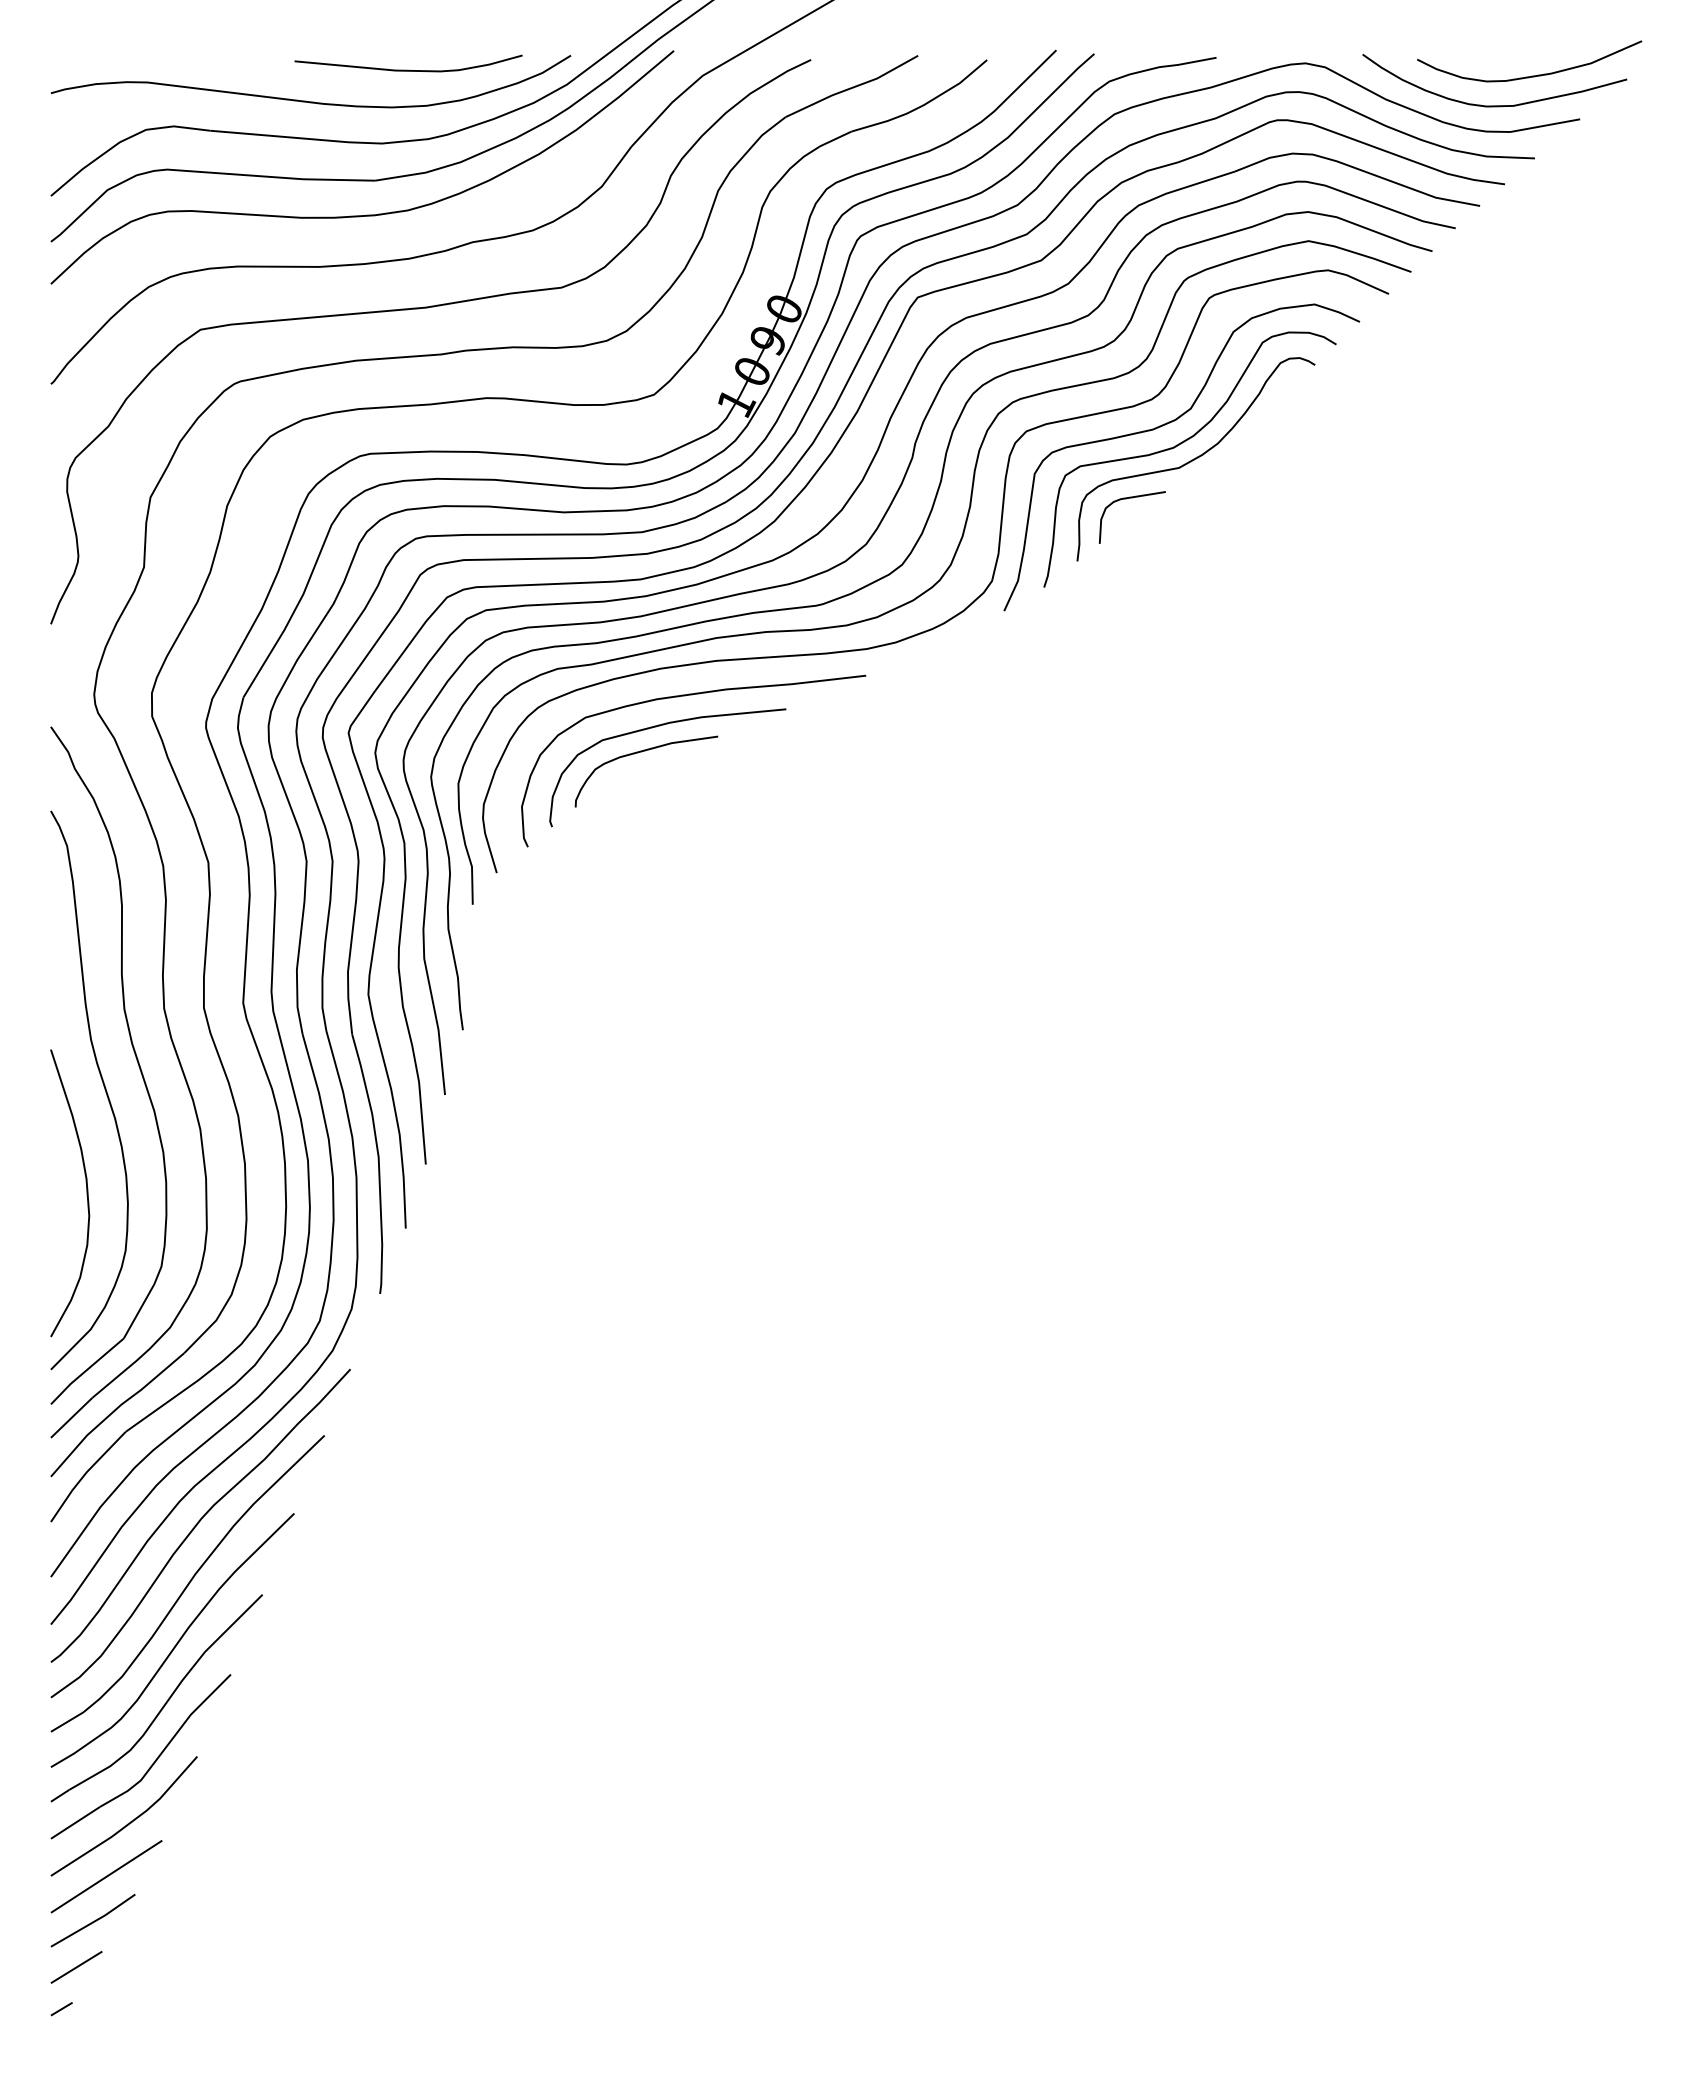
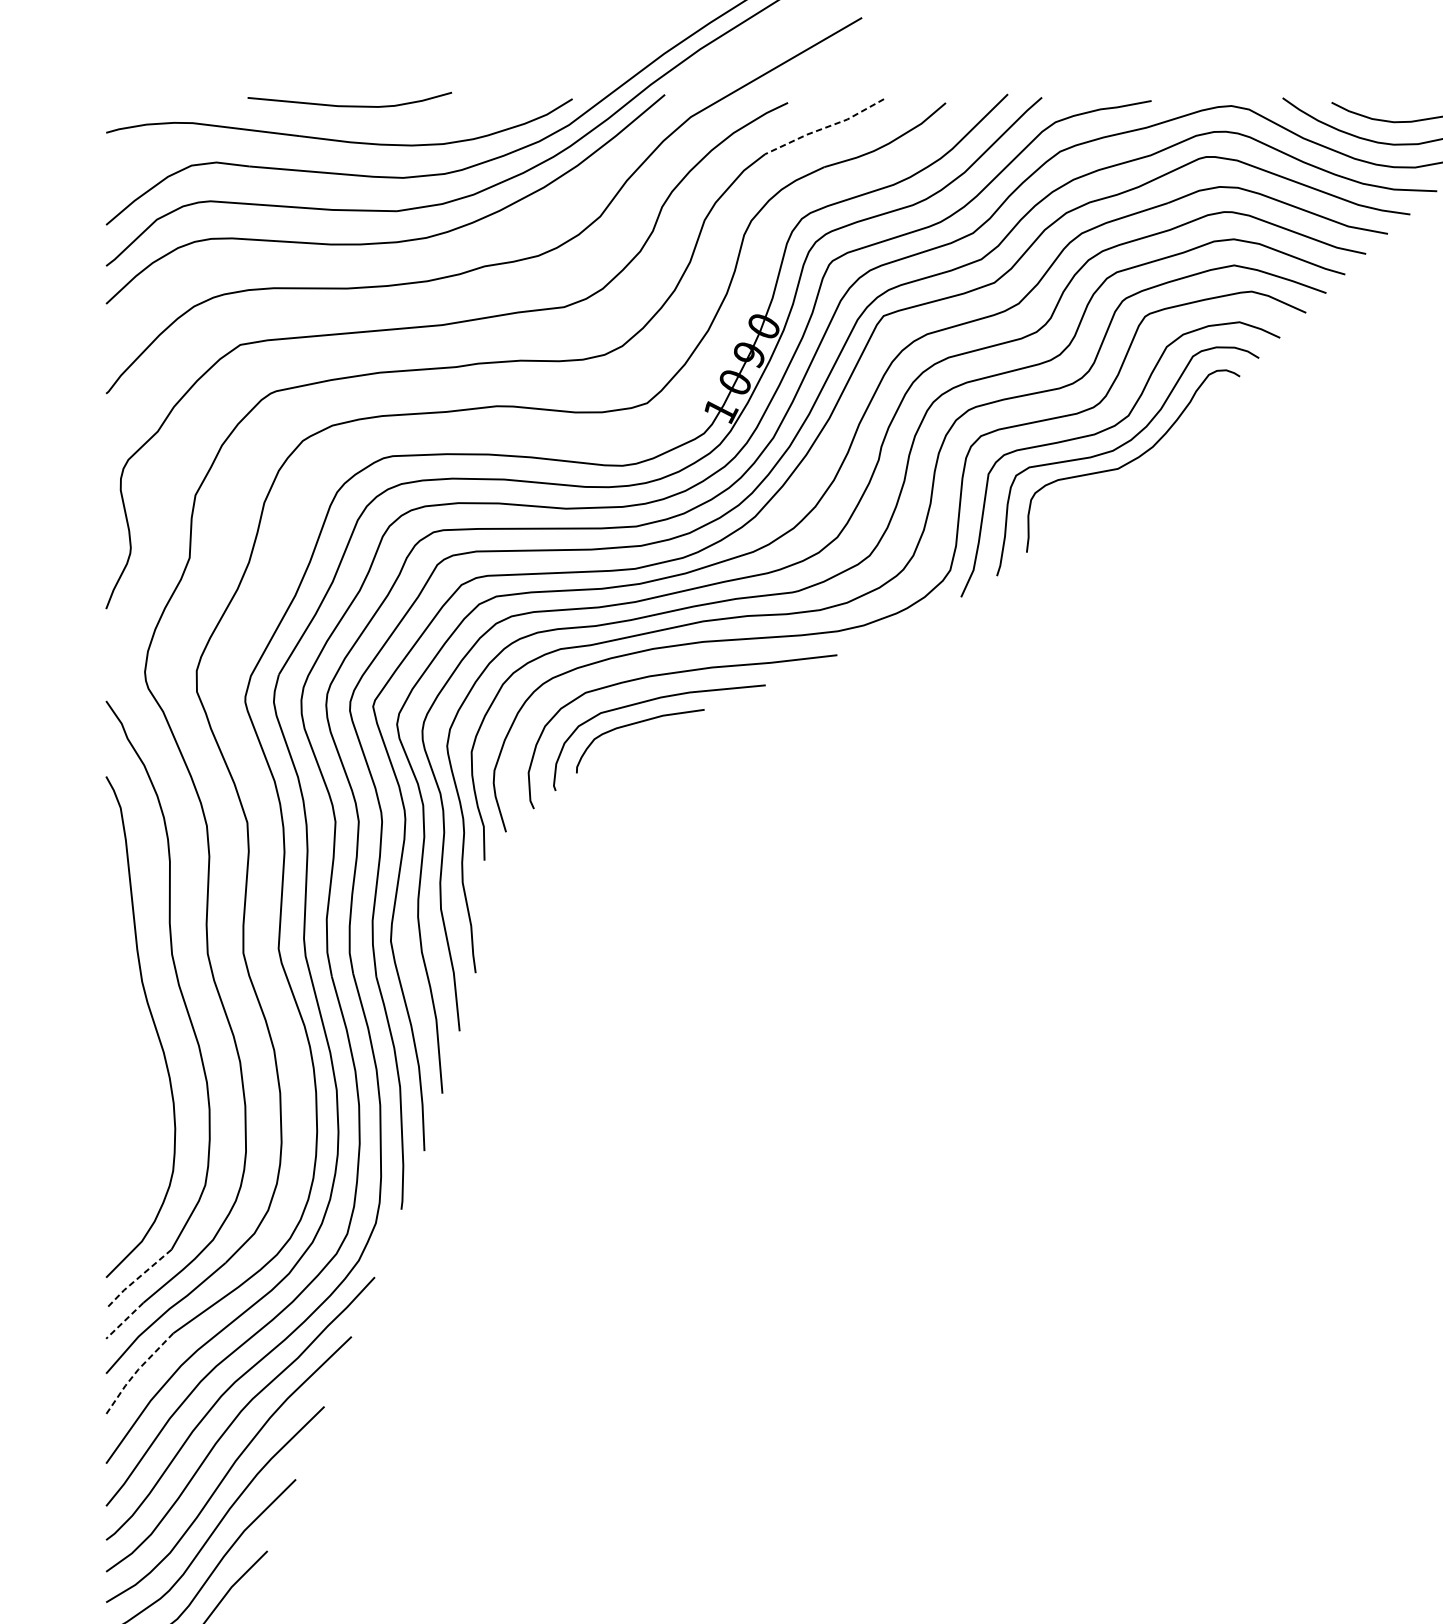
curve: (408, 69) -> (349, 105), moved
line: (851, 87) -> (824, 127), solid -> dashed
curve: (1126, 499) -> (1070, 497), removed
curve: (86, 1193) -> (138, 1119), removed
line: (85, 1370) -> (137, 1278), solid -> dashed
line: (71, 1417) -> (124, 1320), solid -> dashed
line: (84, 1474) -> (136, 1371), solid -> dashed

